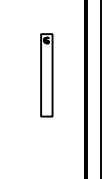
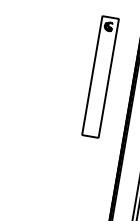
part: (46, 75) -> (100, 77), moved

